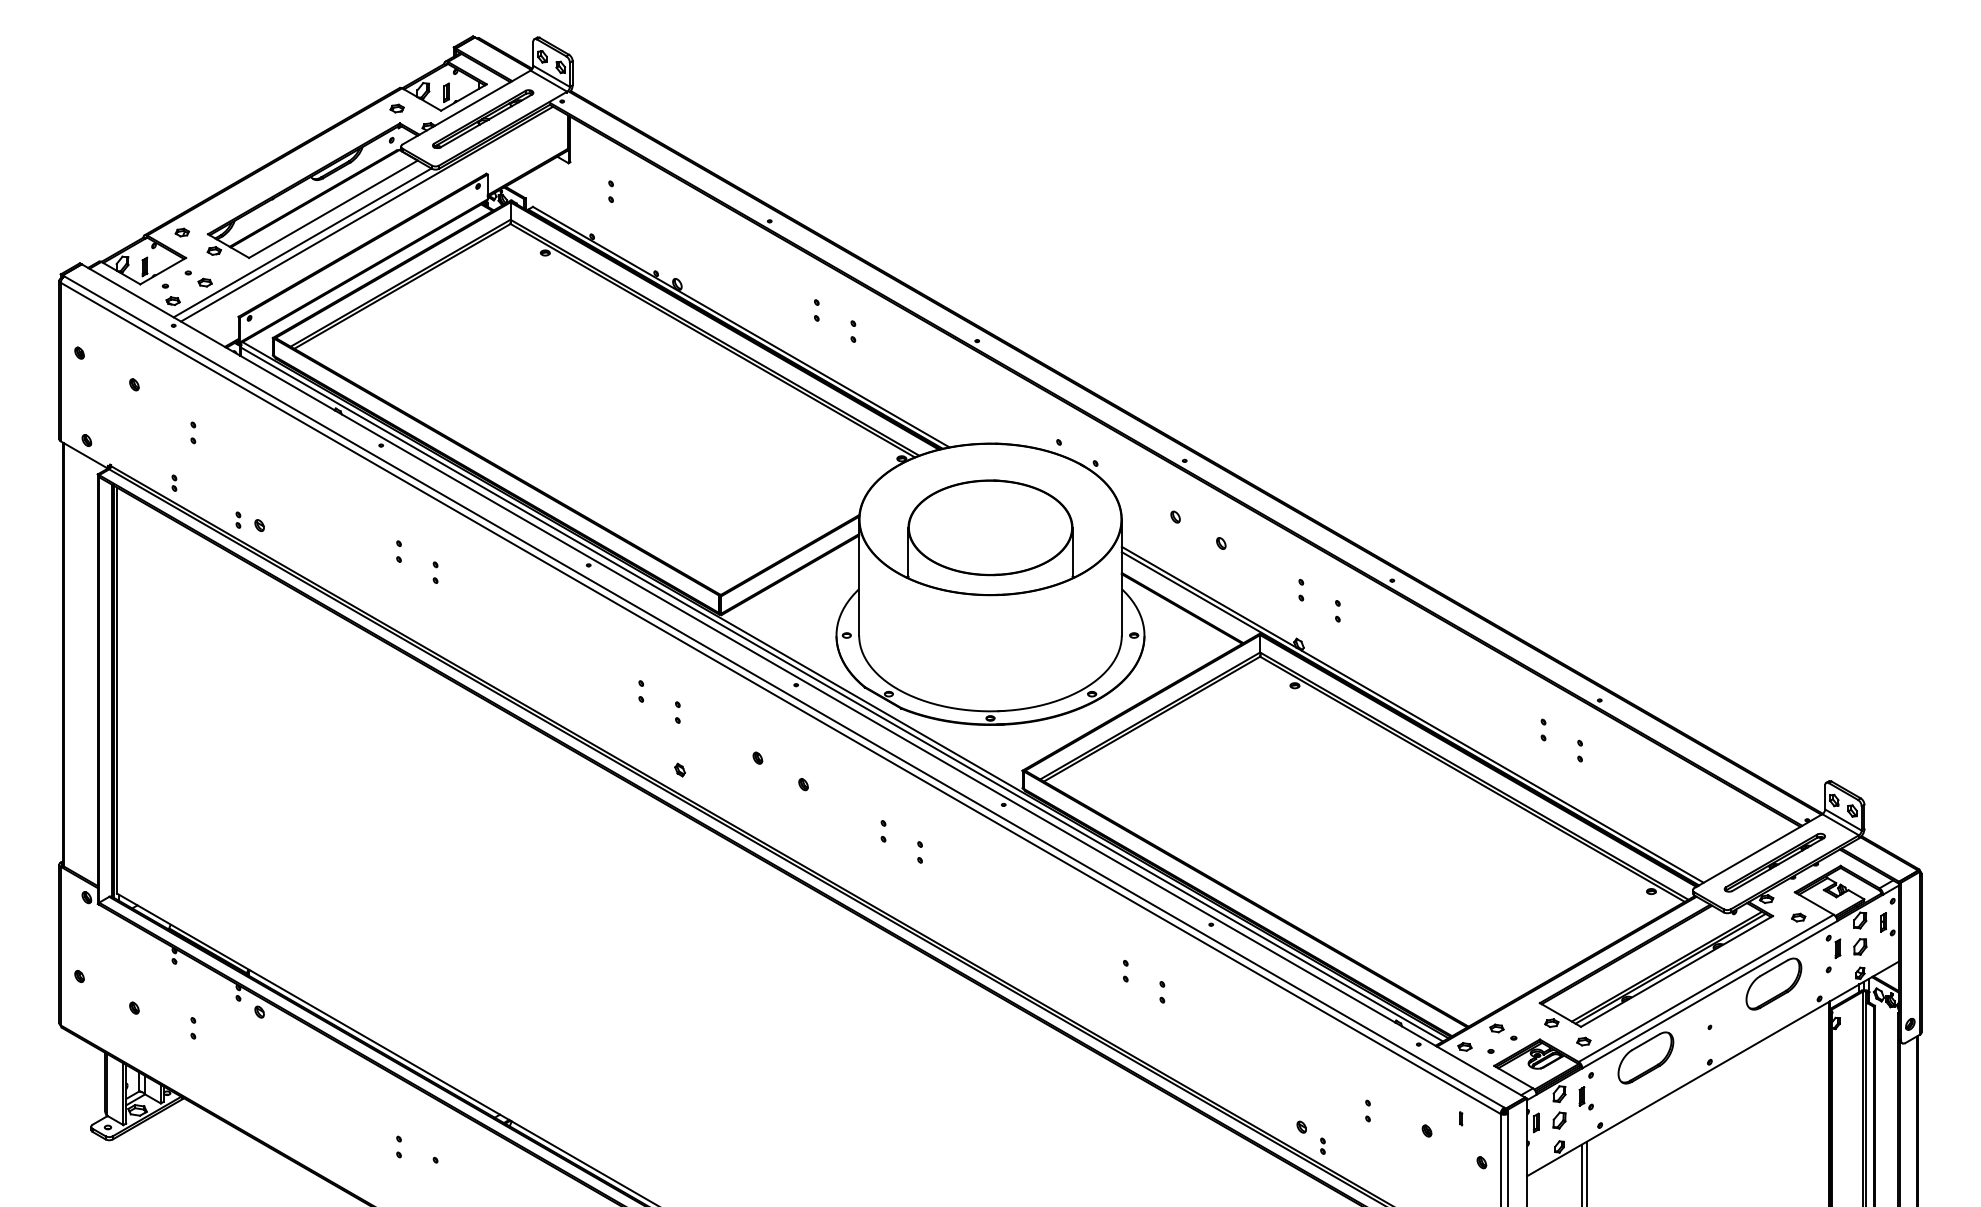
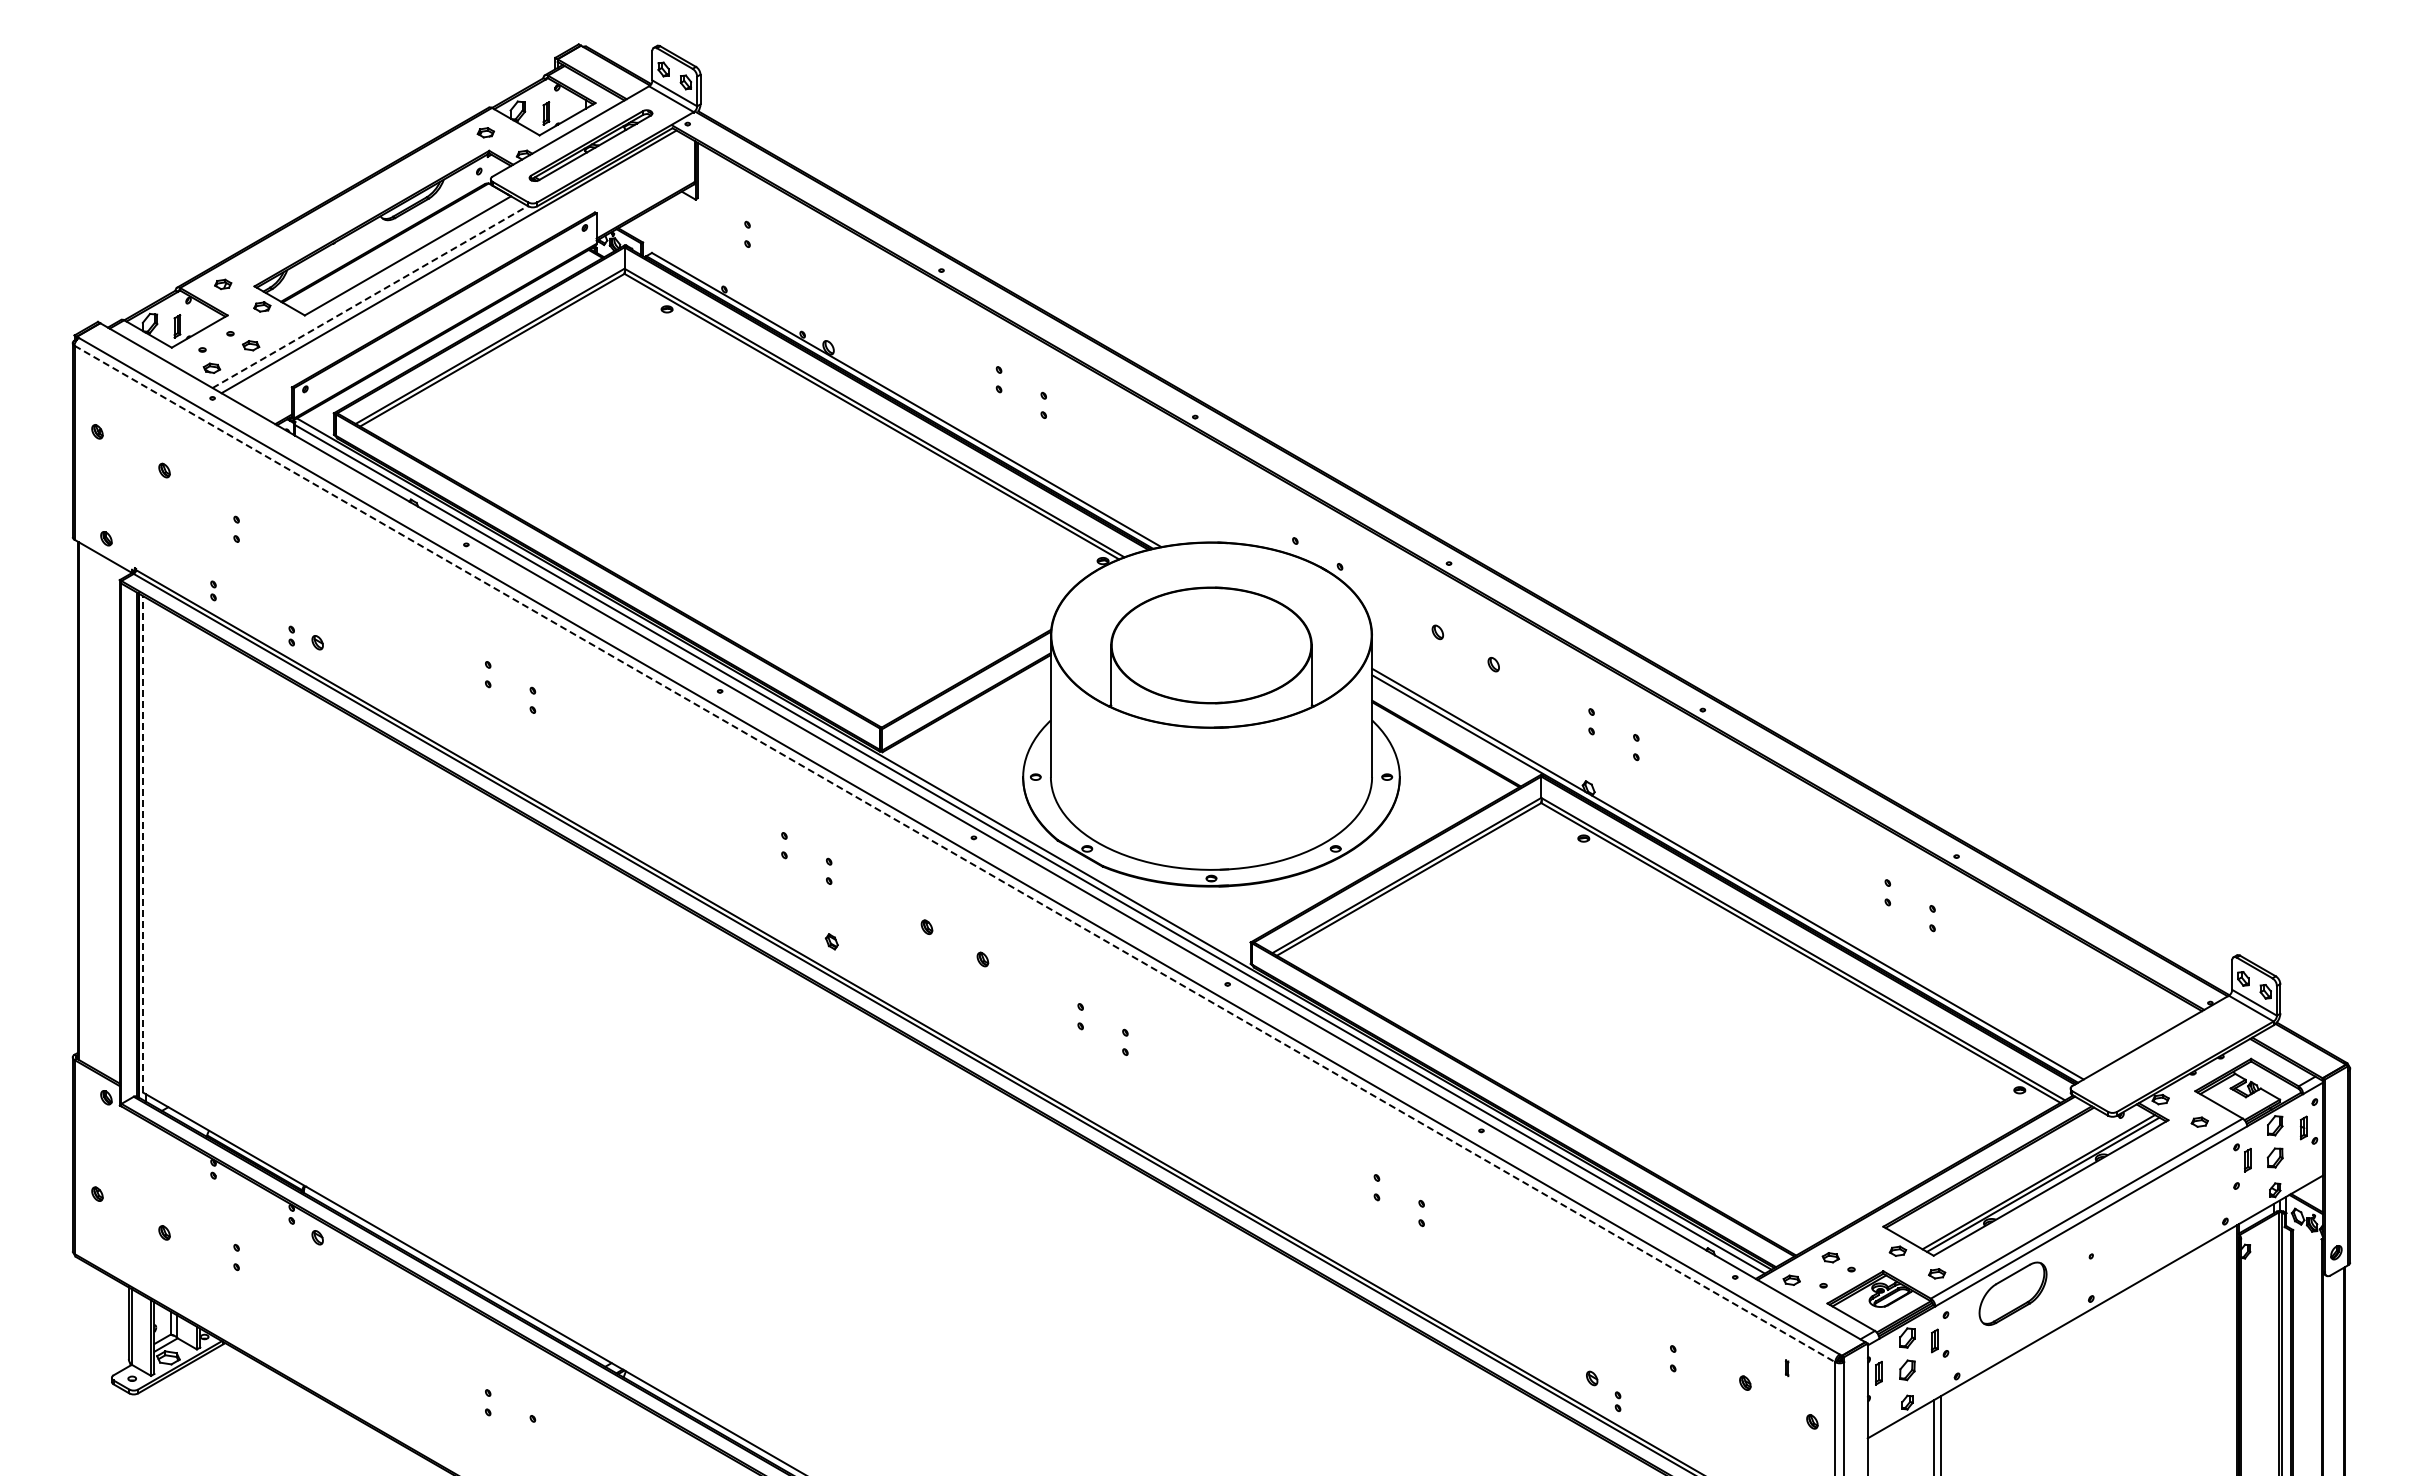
line: (302, 242) -> (370, 296), solid -> dashed
line: (117, 689) -> (143, 843), solid -> dashed
line: (780, 698) -> (954, 854), solid -> dashed
part: (1774, 862) -> (2170, 1054), removed
part: (1773, 984) -> (2169, 1203), removed

